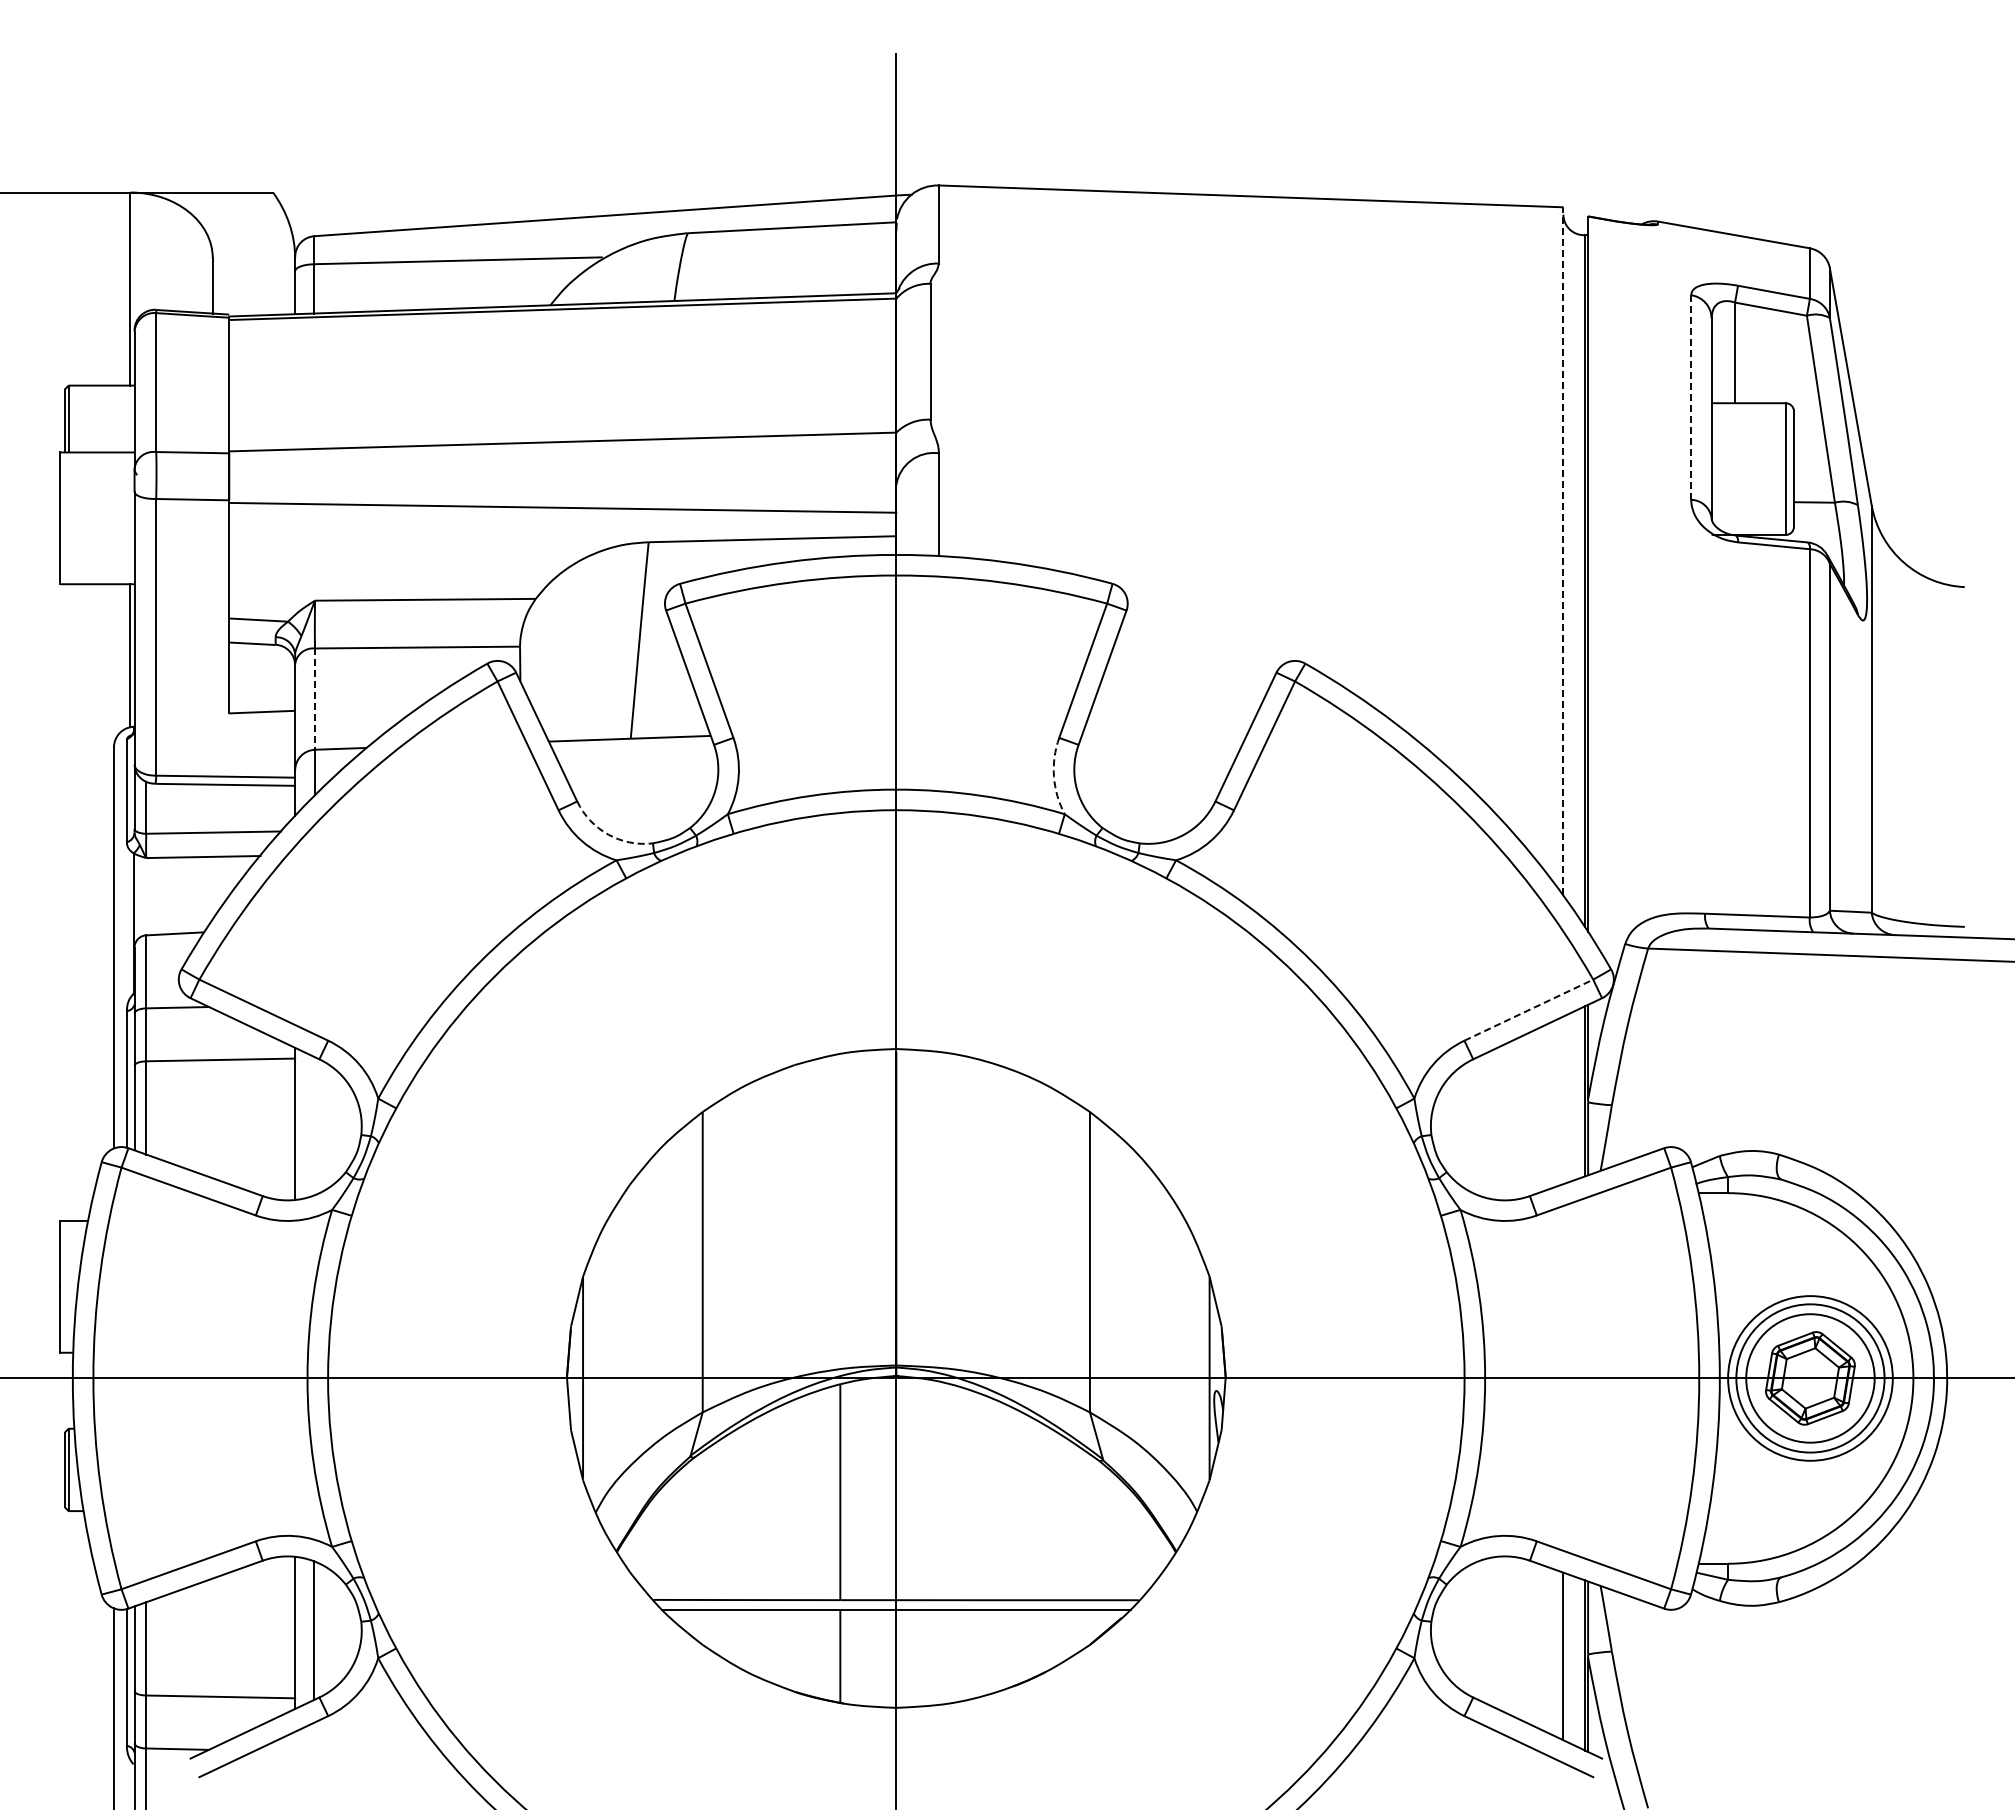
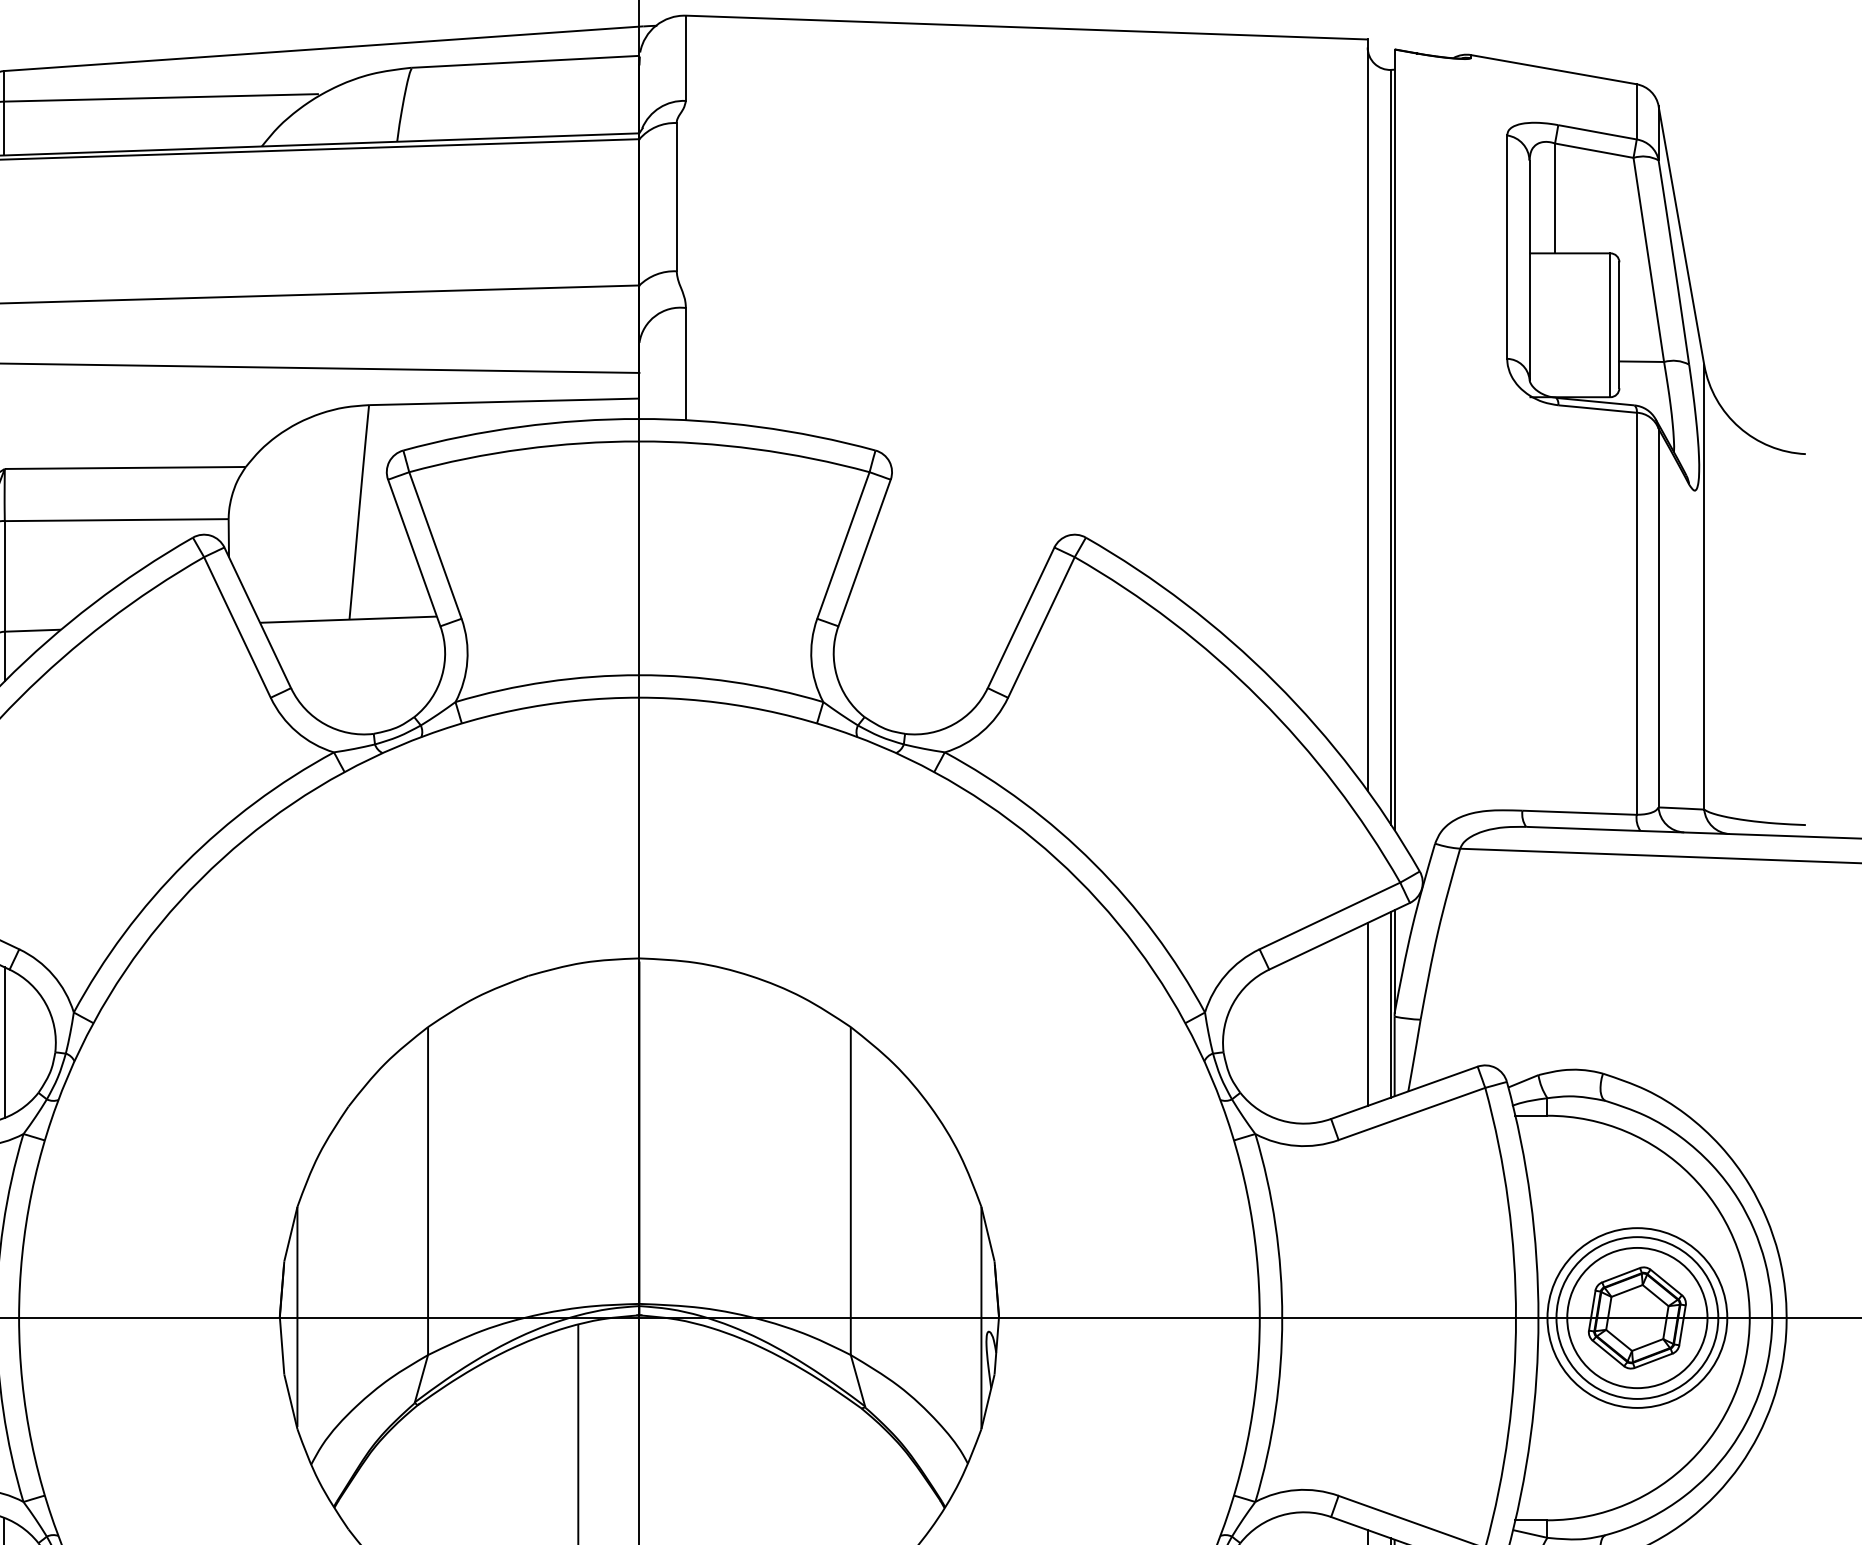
line: (1691, 397) -> (1507, 247), dashed -> solid
line: (1563, 550) -> (1367, 414), dashed -> solid
line: (315, 699) -> (5, 576), dashed -> solid
arc: (1053, 776) -> (811, 660), dashed -> solid
arc: (608, 834) -> (325, 724), dashed -> solid
line: (1529, 1009) -> (1330, 915), dashed -> solid
line: (1563, 1100) -> (1367, 1014), added
line: (315, 1126) -> (5, 1042), added

